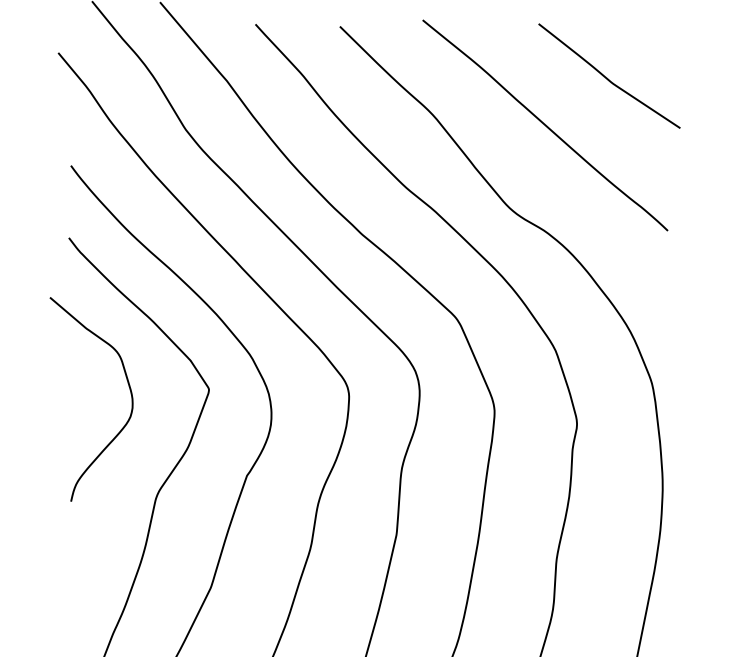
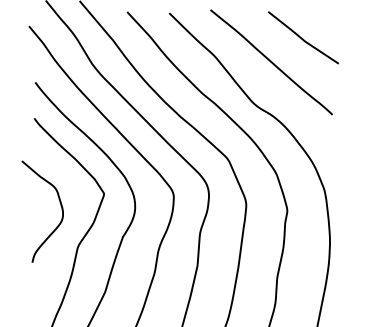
curve: (127, 386) -> (60, 205), moved

